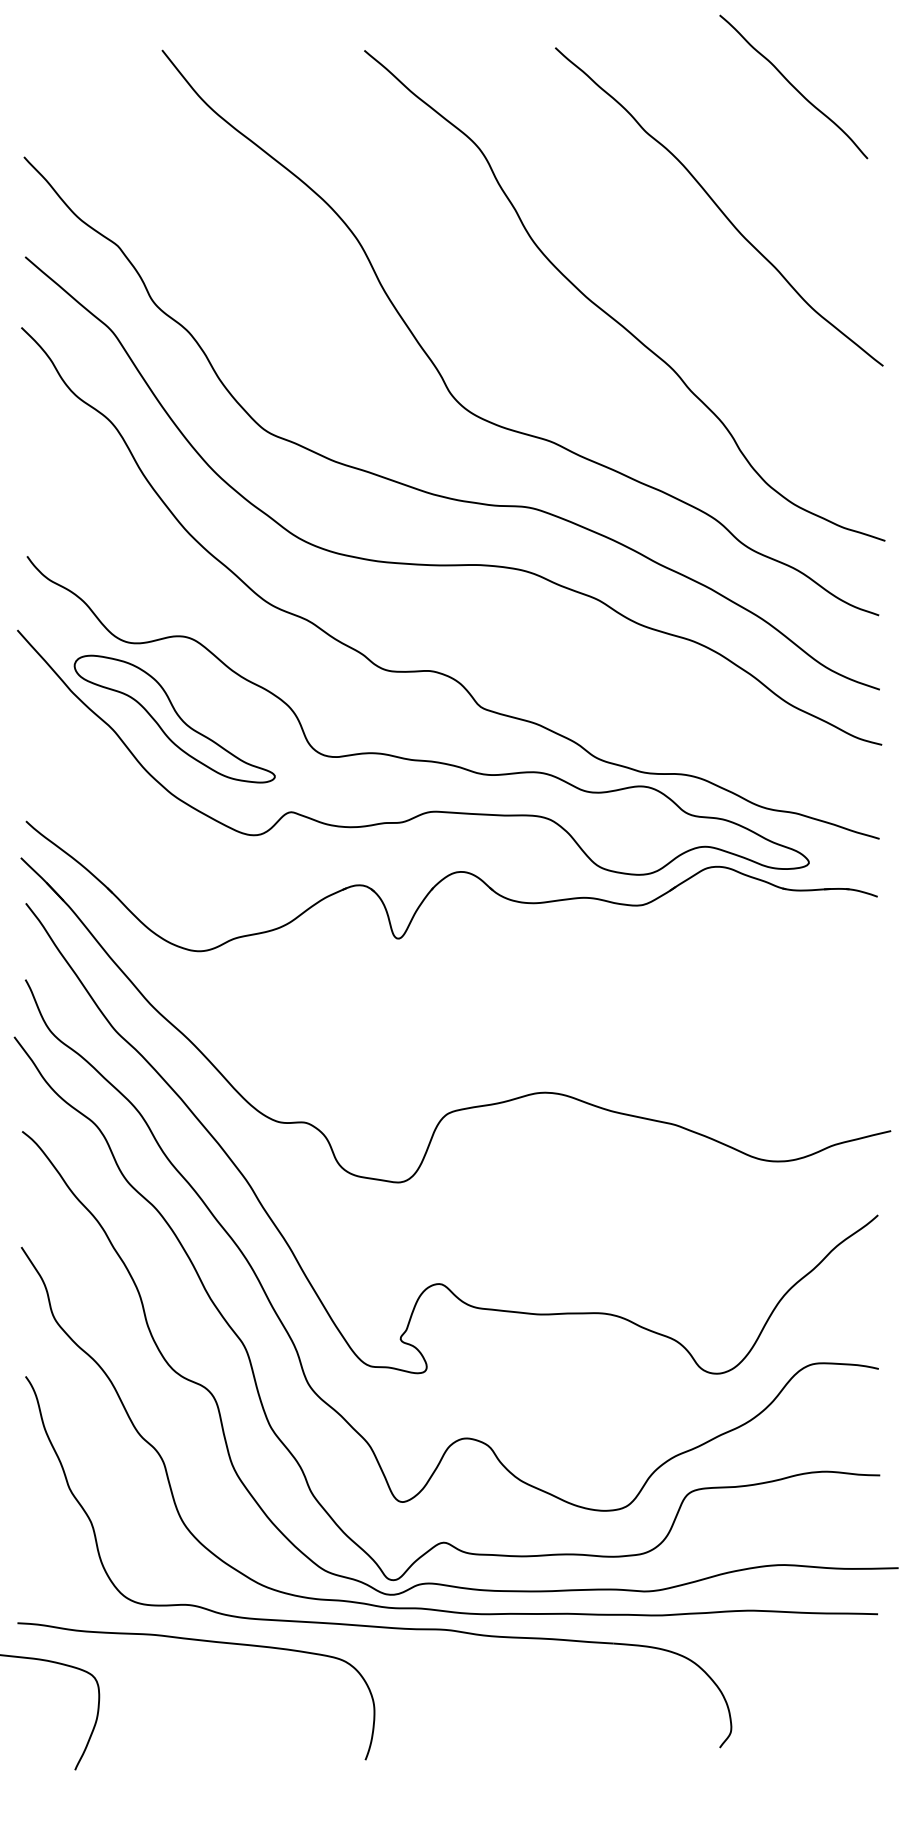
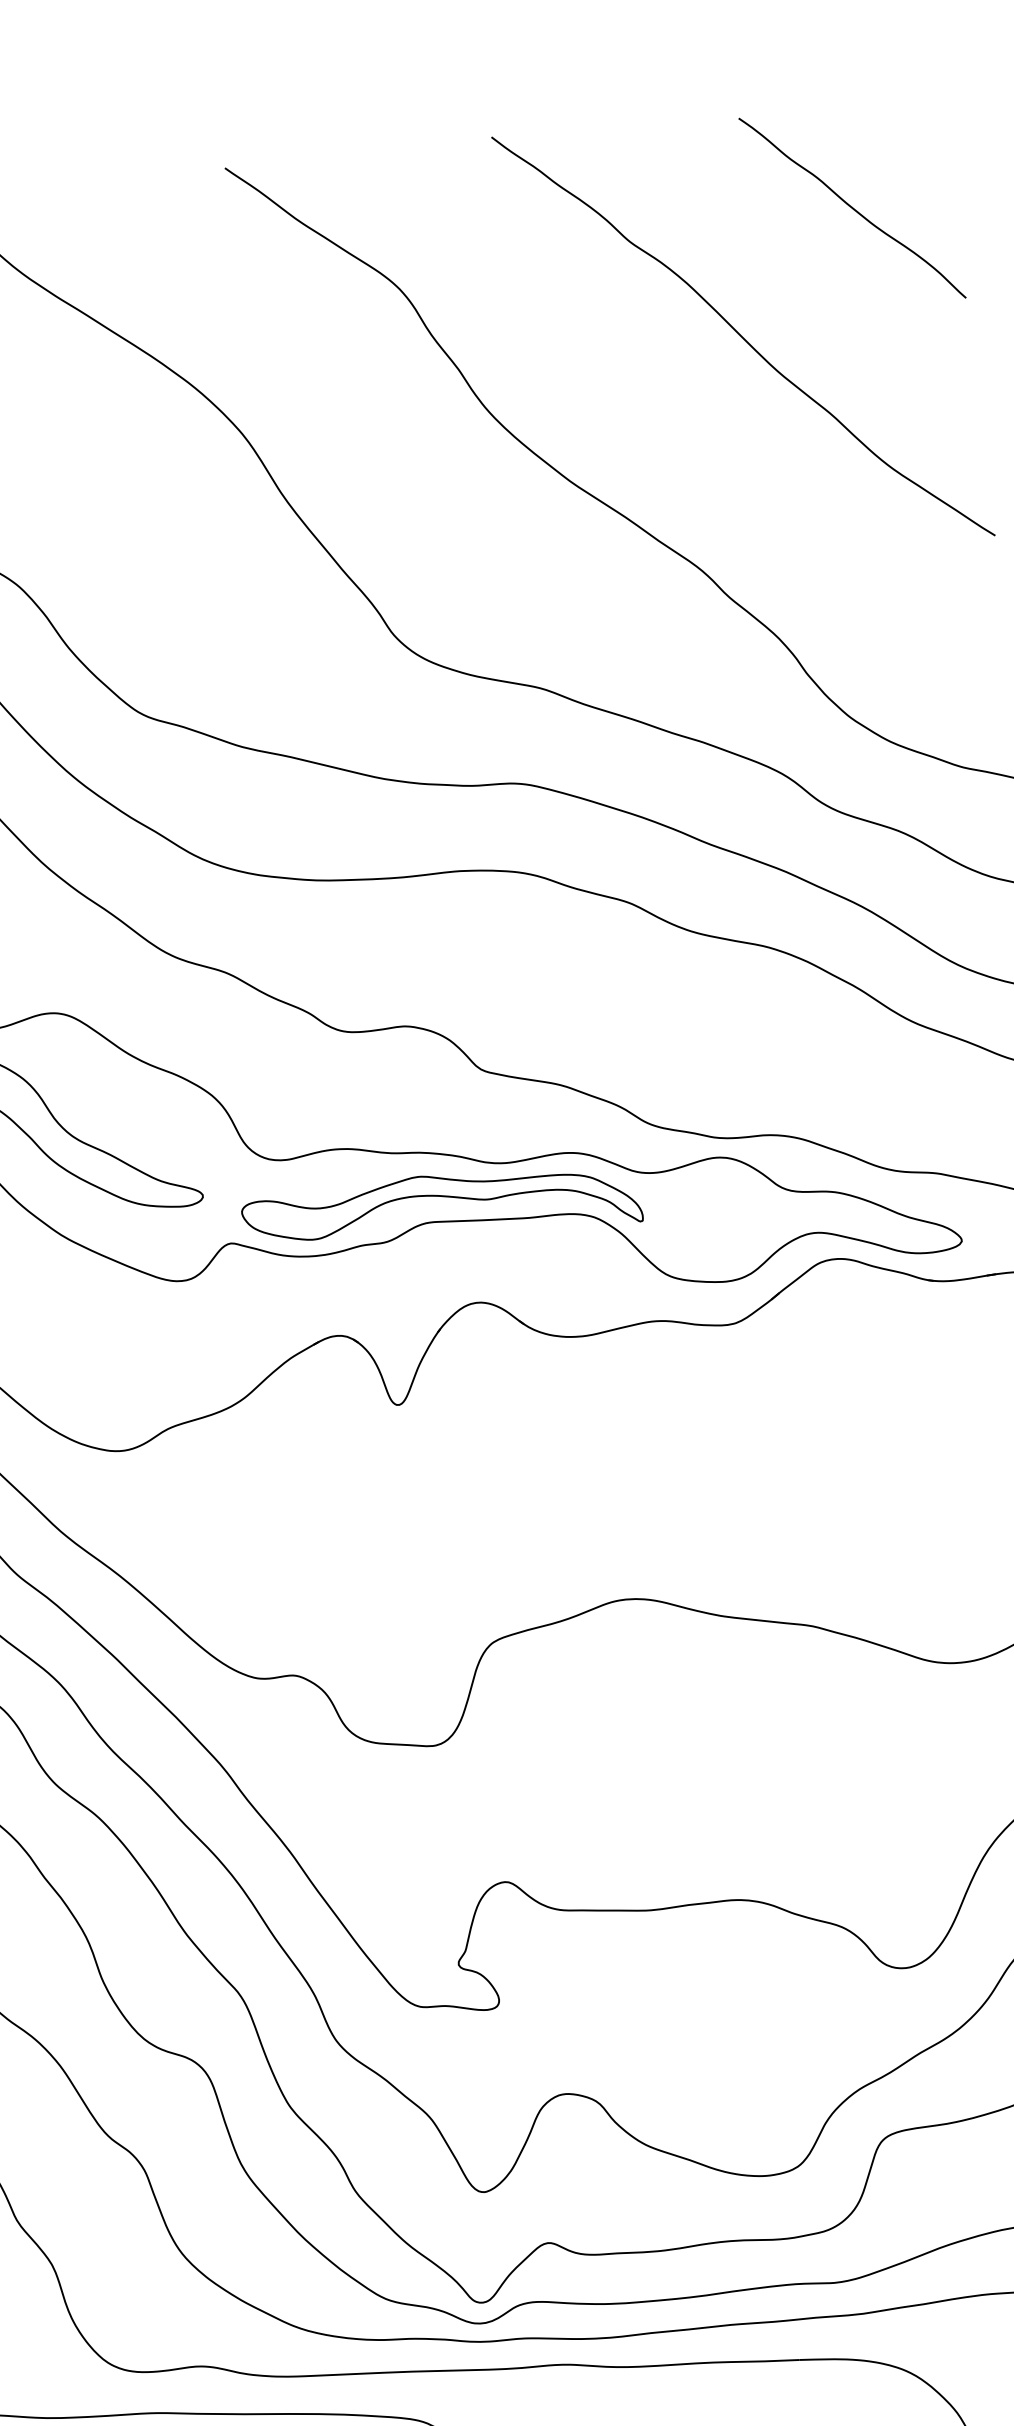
curve: (793, 86) -> (852, 207), moved
part: (445, 795) -> (444, 1198), added

